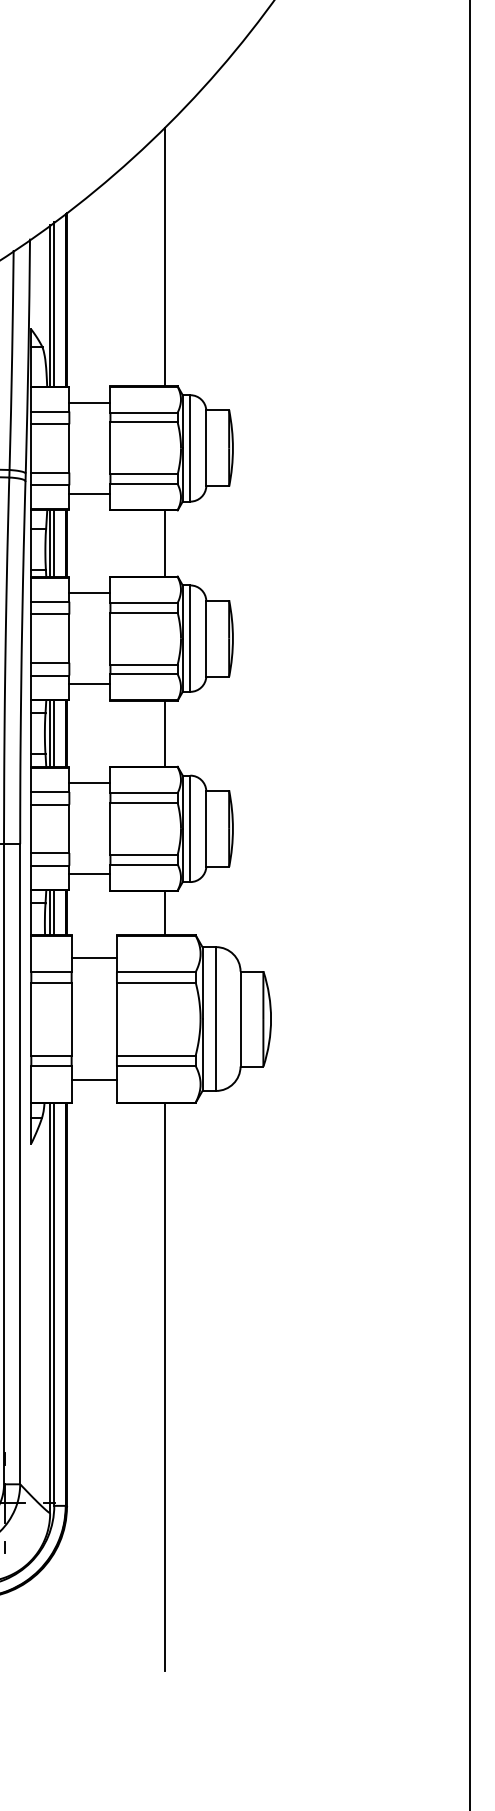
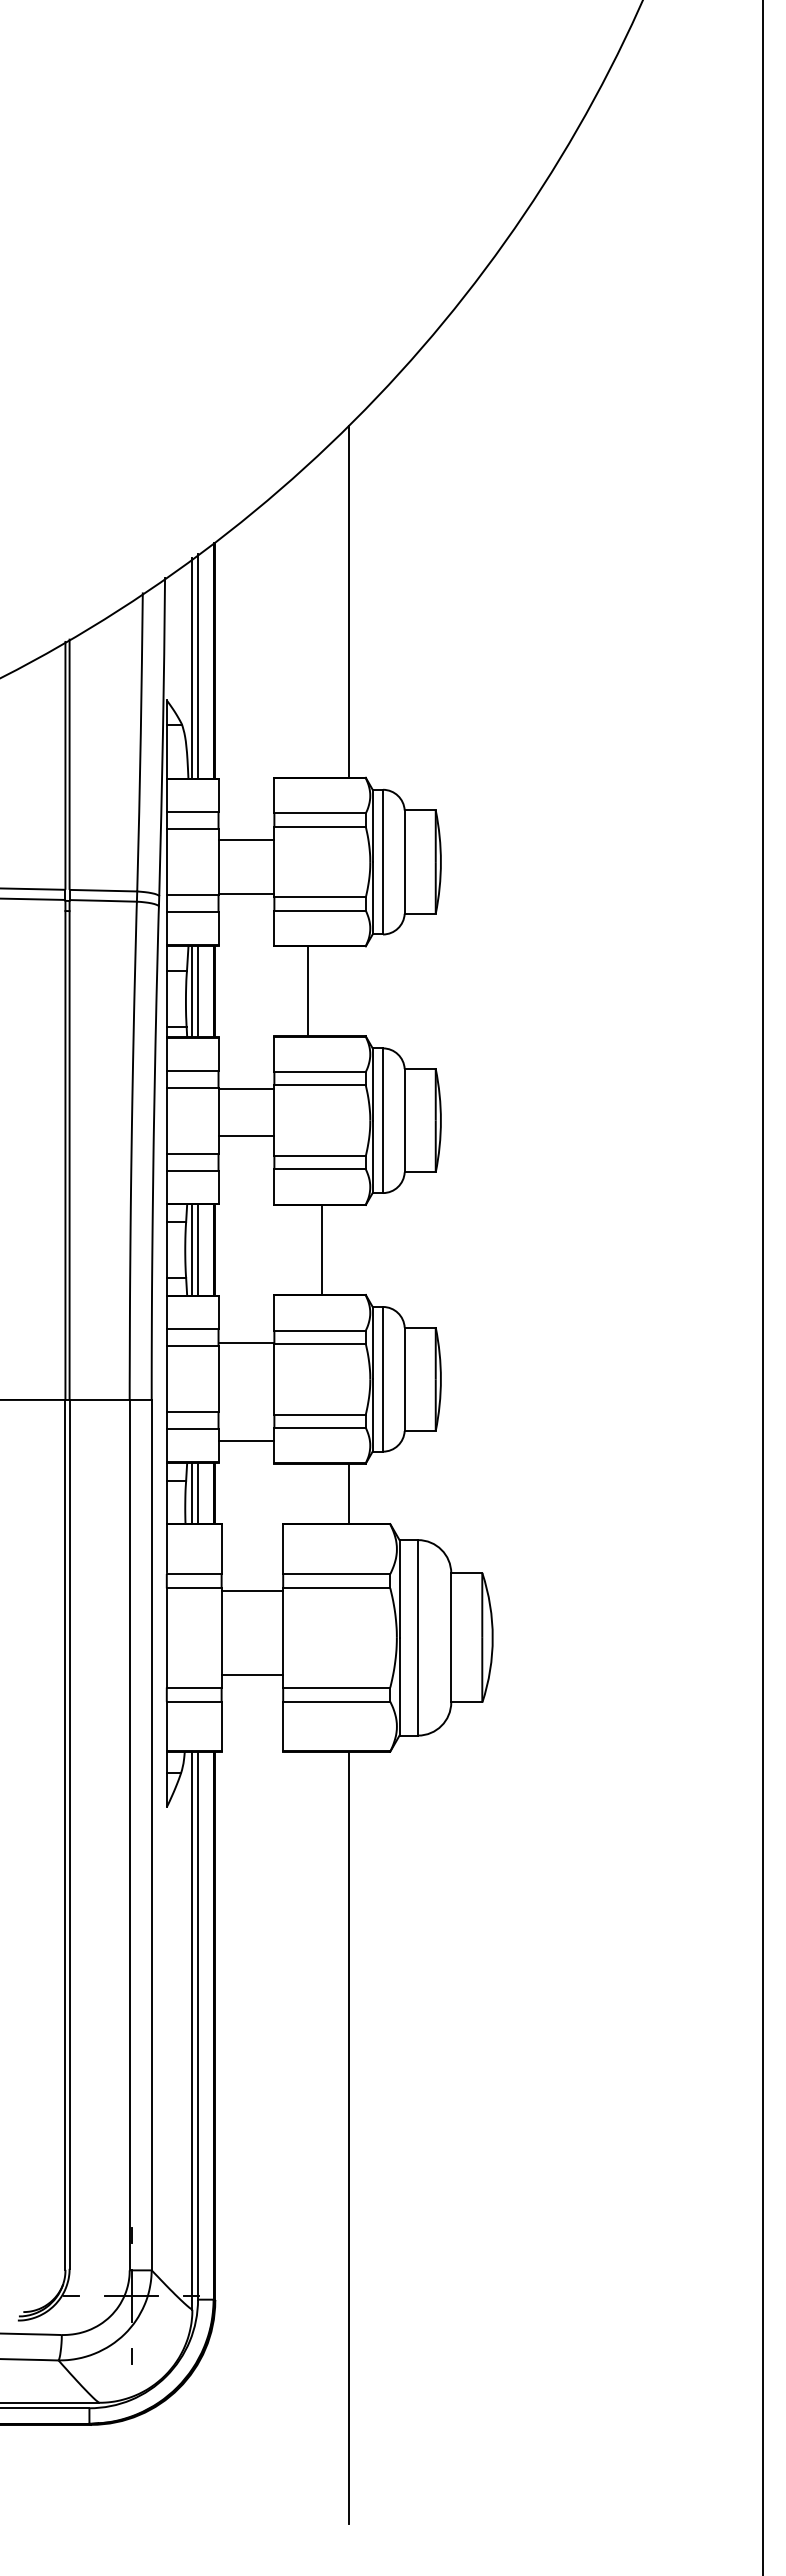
line: (89, 403) -> (246, 840), moved
line: (89, 494) -> (246, 894), moved
line: (164, 543) -> (307, 991), moved
line: (89, 592) -> (246, 1088), moved
line: (89, 684) -> (246, 1135), moved
line: (164, 733) -> (321, 1249), moved
line: (89, 783) -> (246, 1343), moved
line: (94, 958) -> (252, 1591), moved
line: (94, 1079) -> (252, 1674), moved

